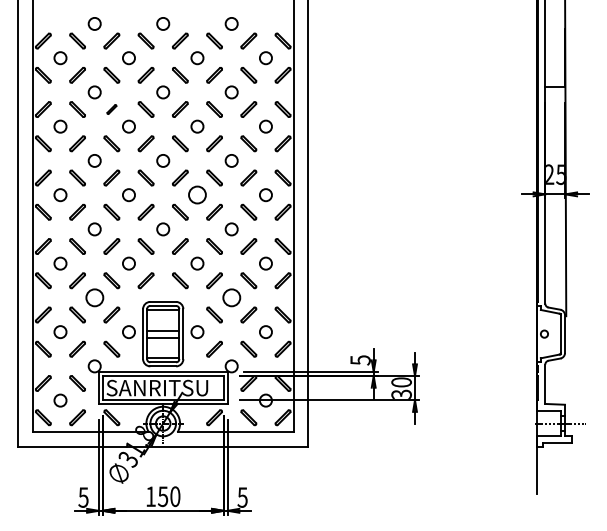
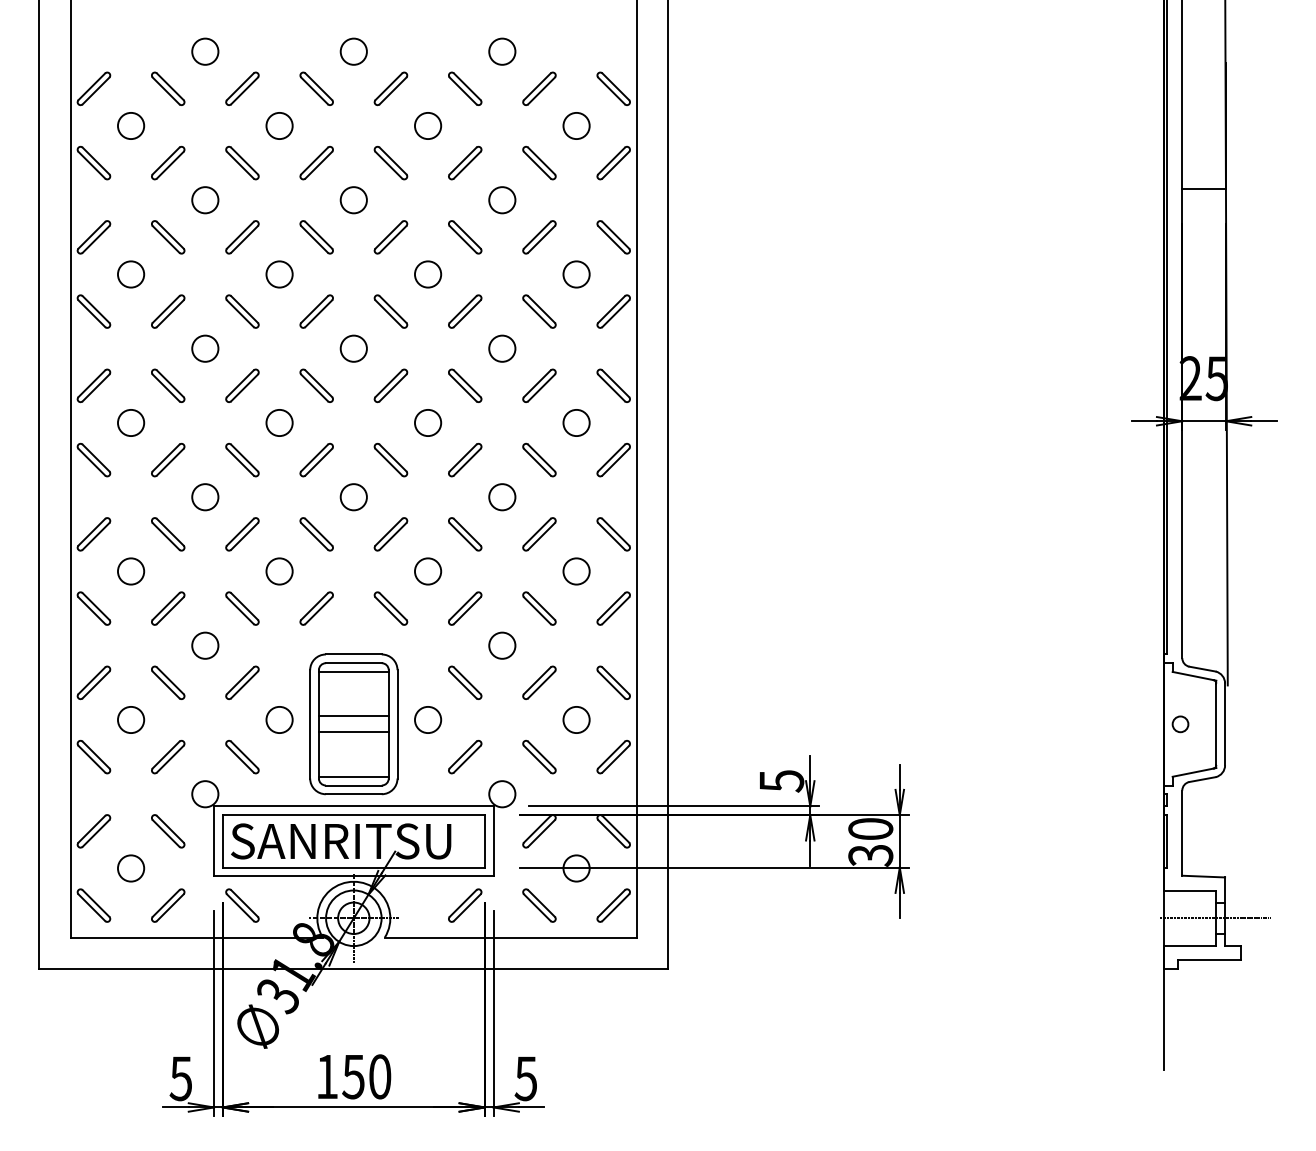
part: (111, 109) -> (241, 237), size x1.67
circle: (197, 195) -> (428, 423), size x0.71
circle: (94, 297) -> (204, 644), size x0.71
circle: (231, 297) -> (501, 644), size x0.71

